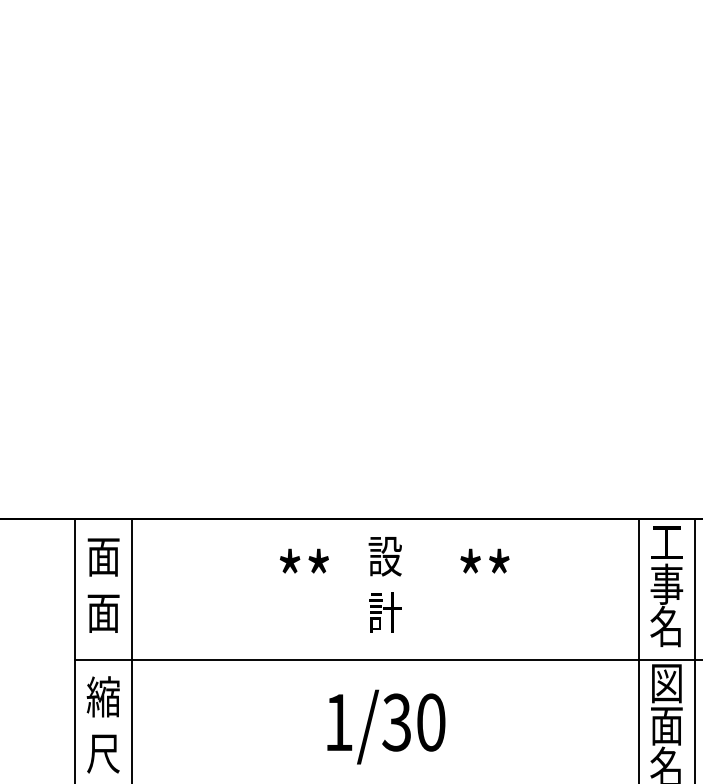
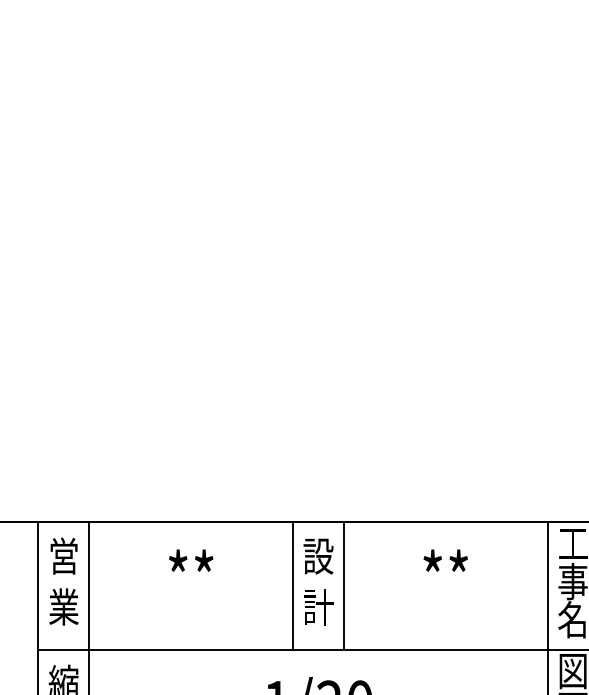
text: (103, 555) -> (63, 555), 面 -> 営
text: (303, 560) -> (190, 560), moved
text: (484, 560) -> (445, 560), moved
line: (357, 588) -> (293, 585), added
line: (413, 588) -> (344, 585), added
text: (103, 611) -> (63, 606), 面 -> 業

